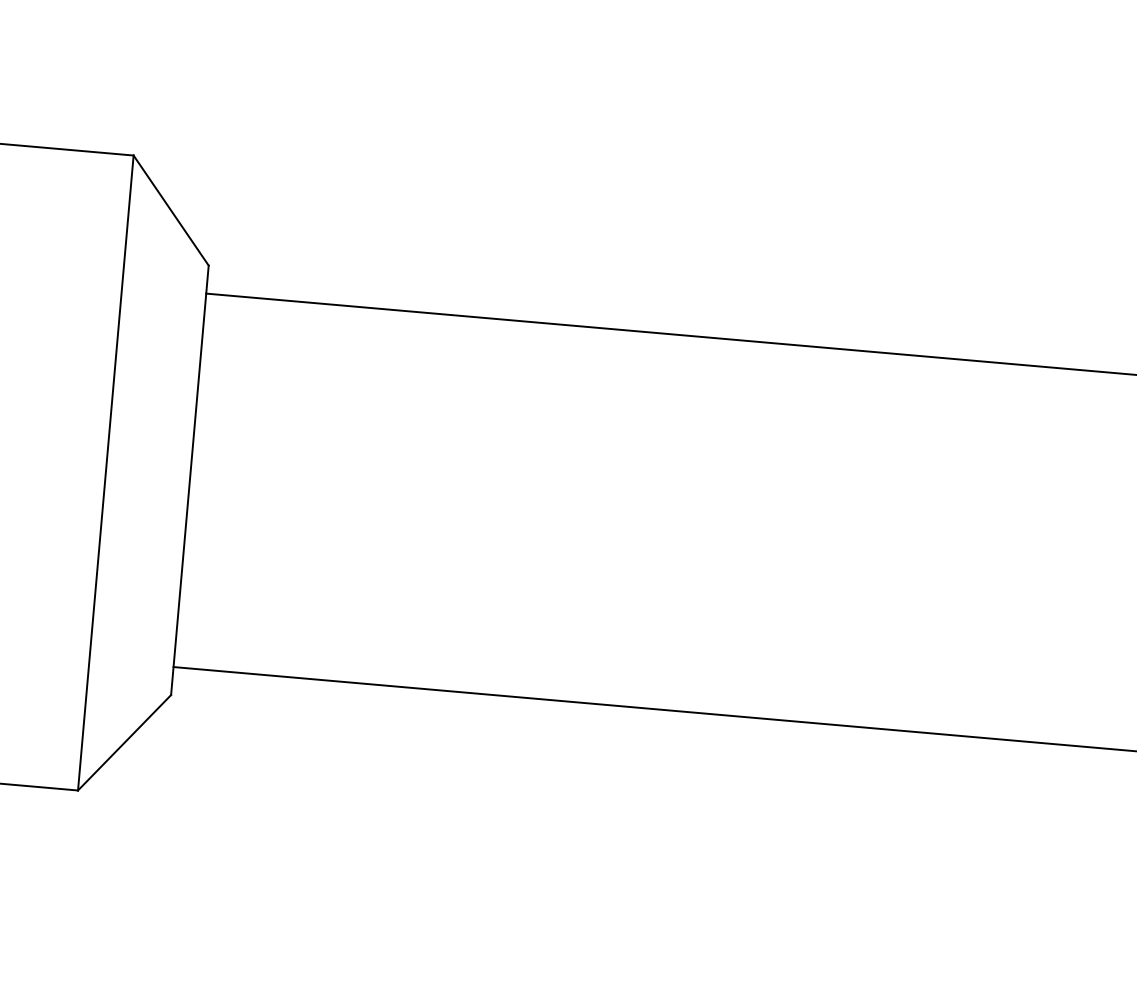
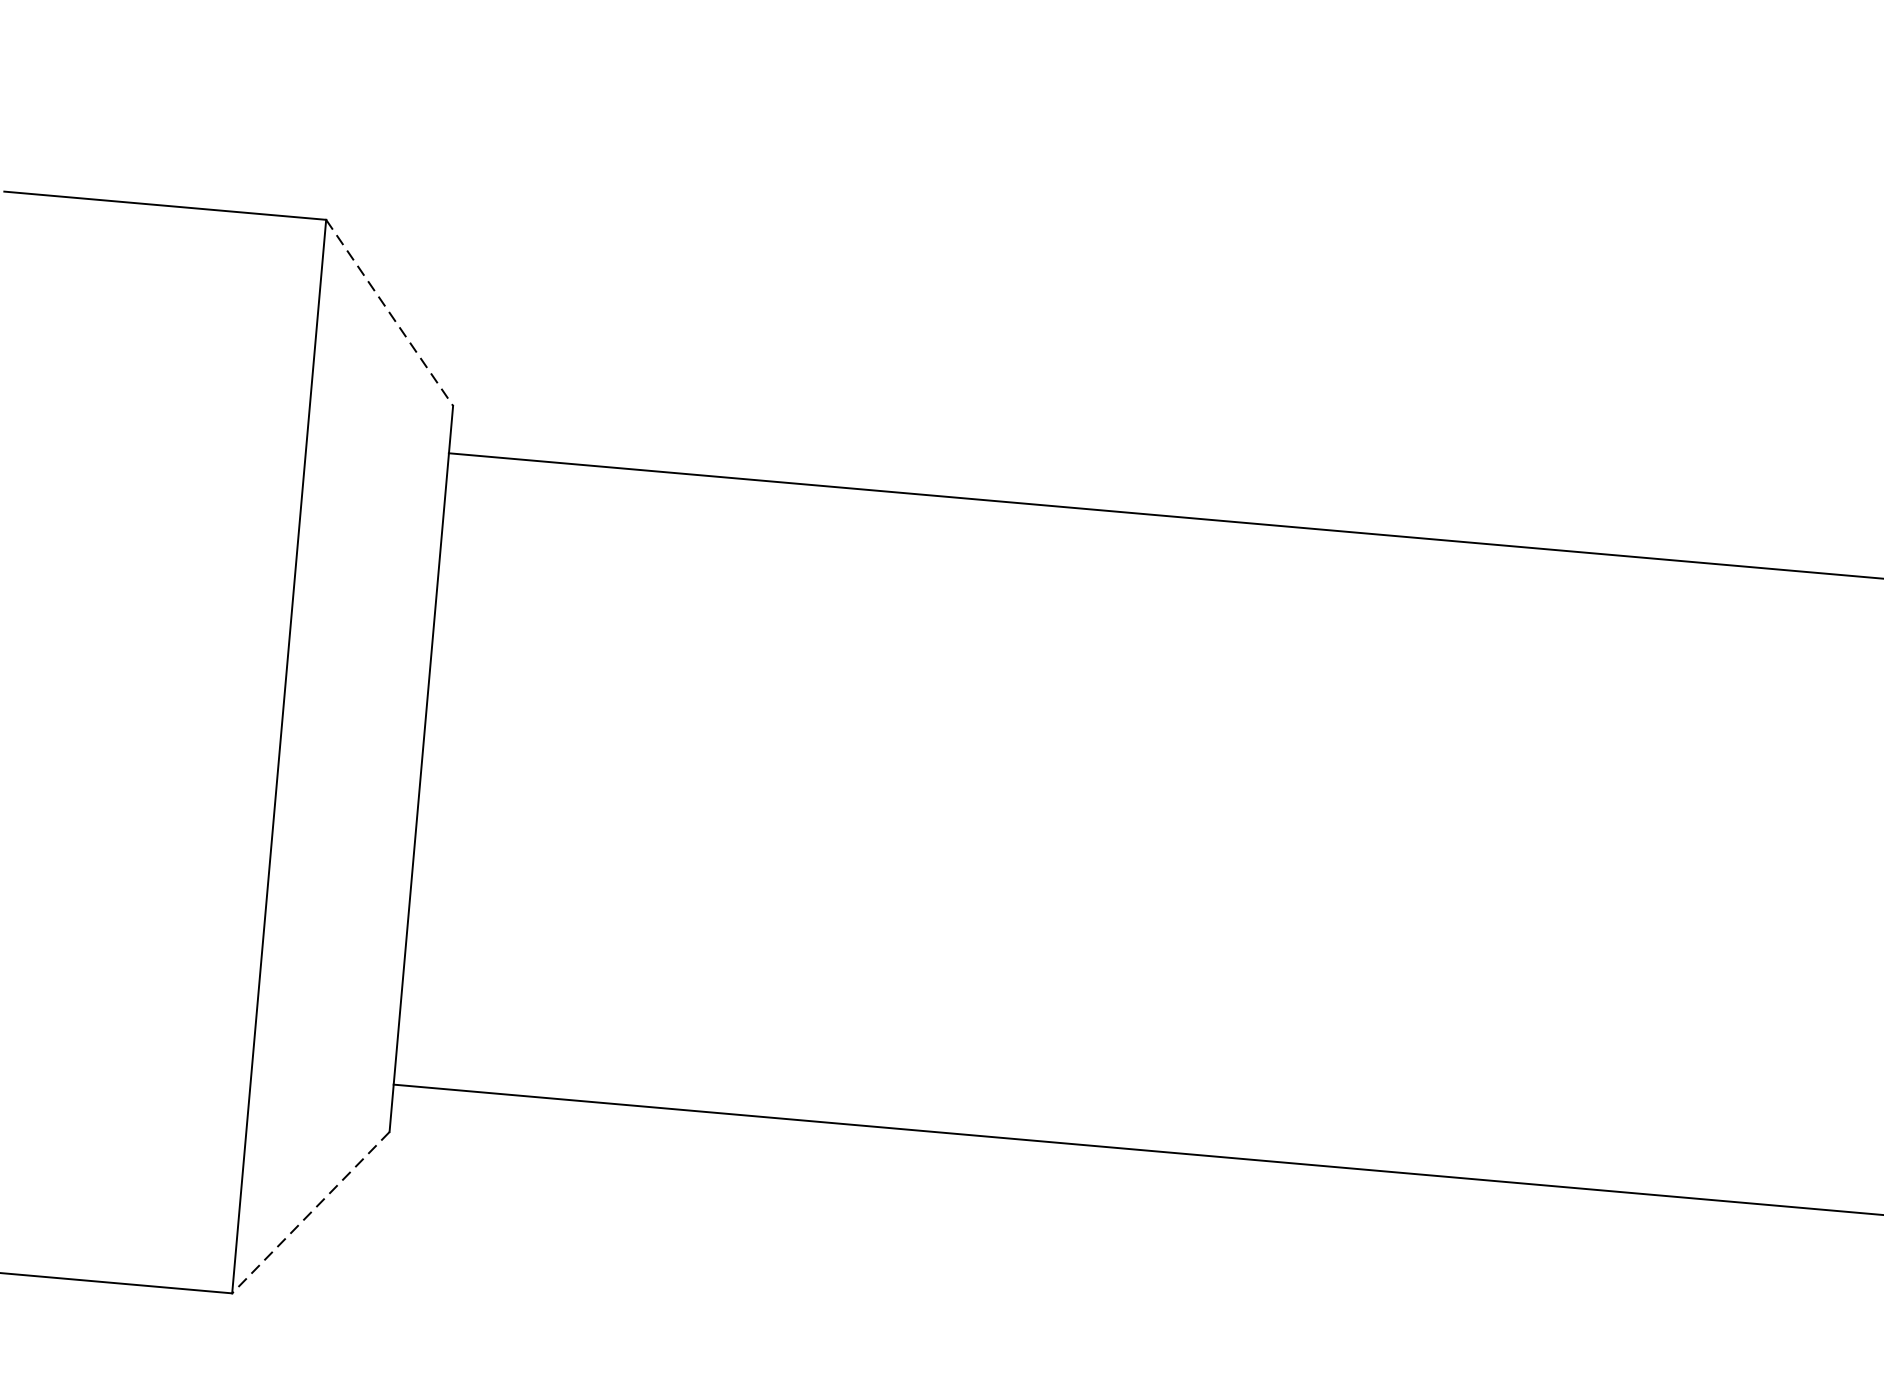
line: (171, 210) -> (390, 312), solid -> dashed
line: (124, 742) -> (310, 1212), solid -> dashed

